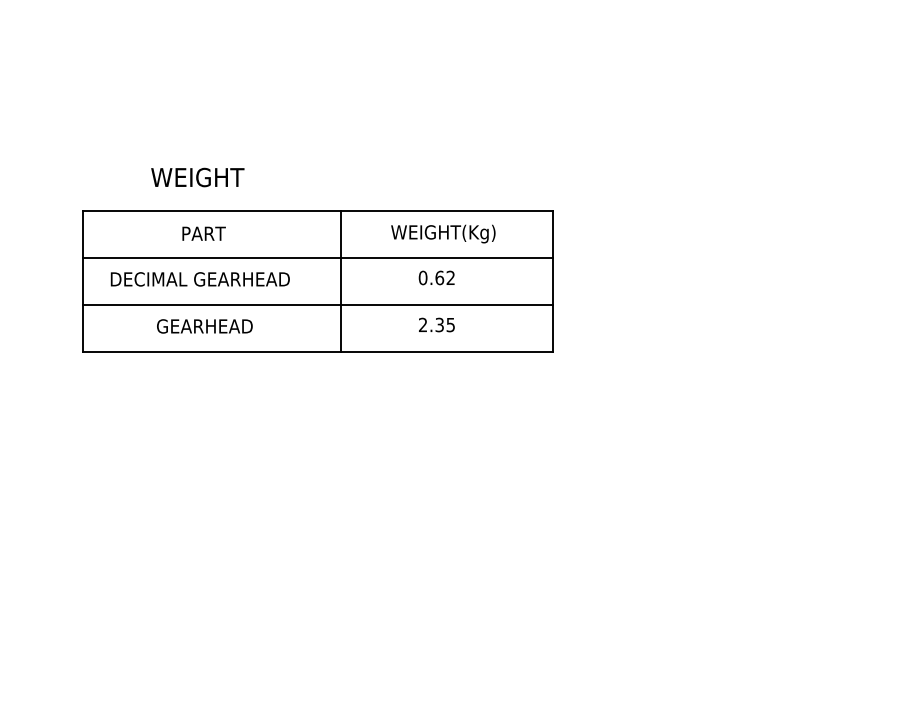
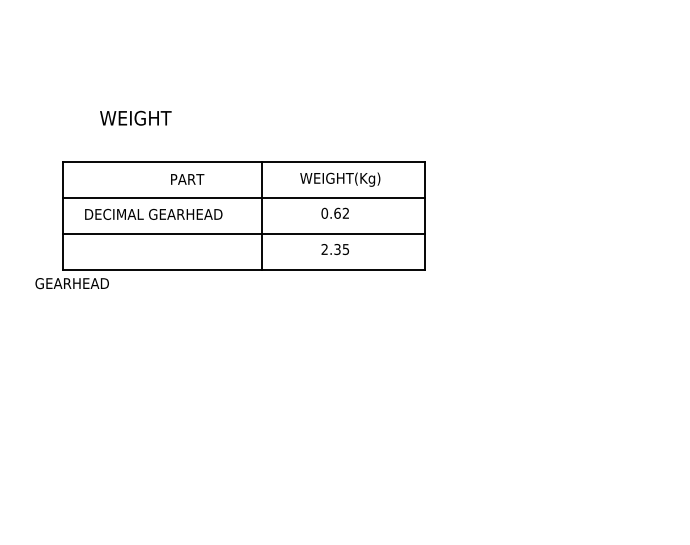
text: (197, 176) -> (135, 117), moved
text: (203, 233) -> (187, 179), moved
text: (203, 326) -> (71, 283), moved

